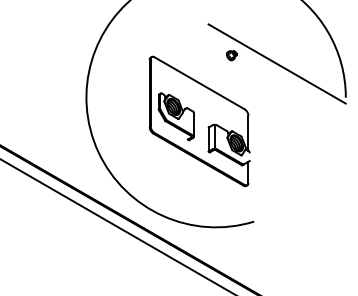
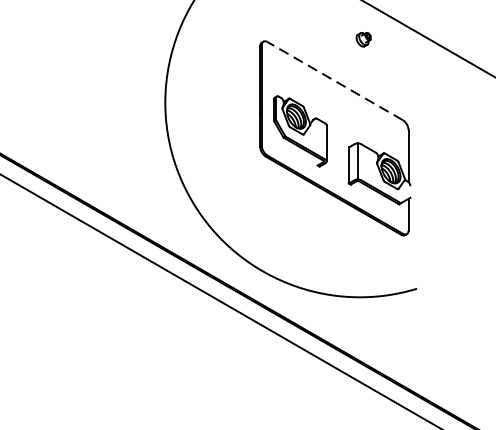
part: (231, 55) -> (363, 39), moved
line: (199, 83) -> (335, 81), solid -> dashed

